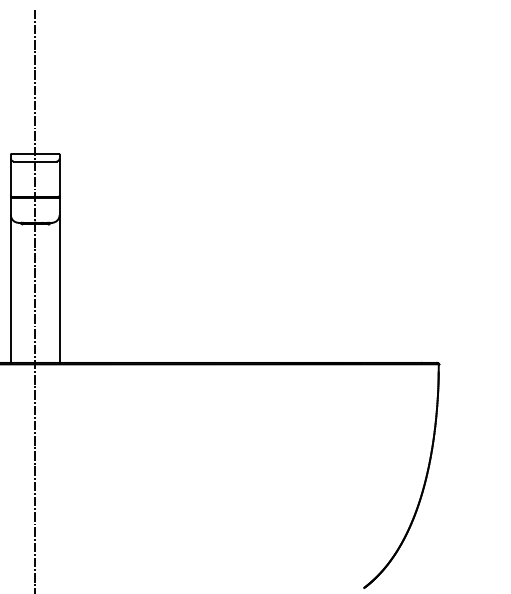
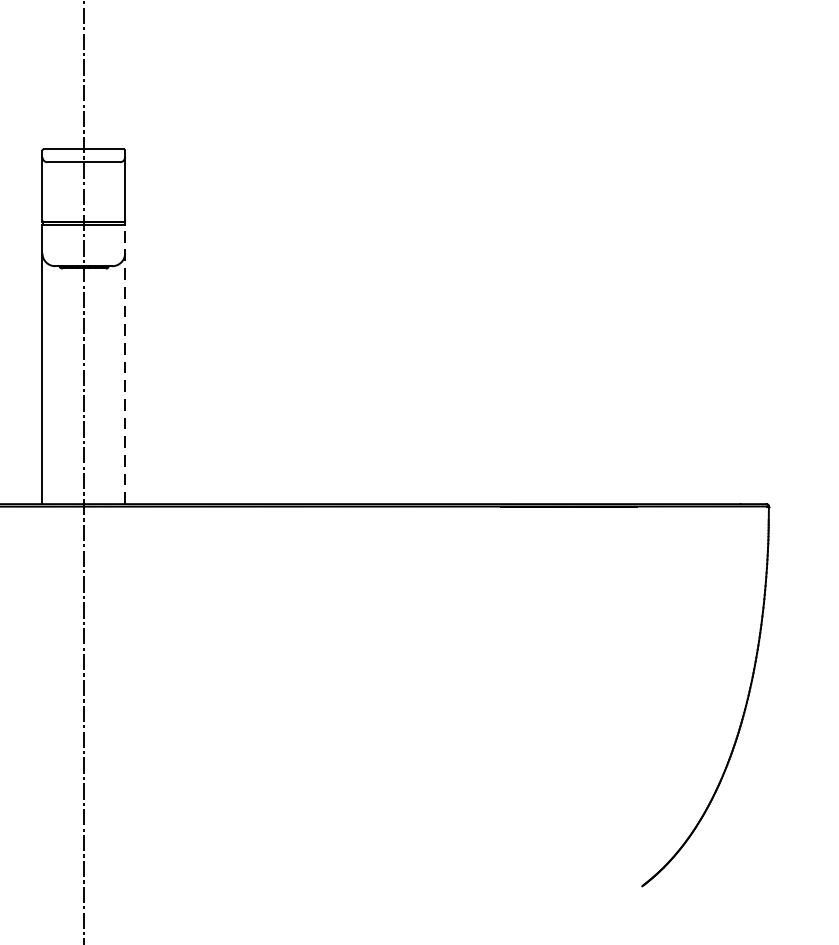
line: (59, 280) -> (124, 364), solid -> dashed

